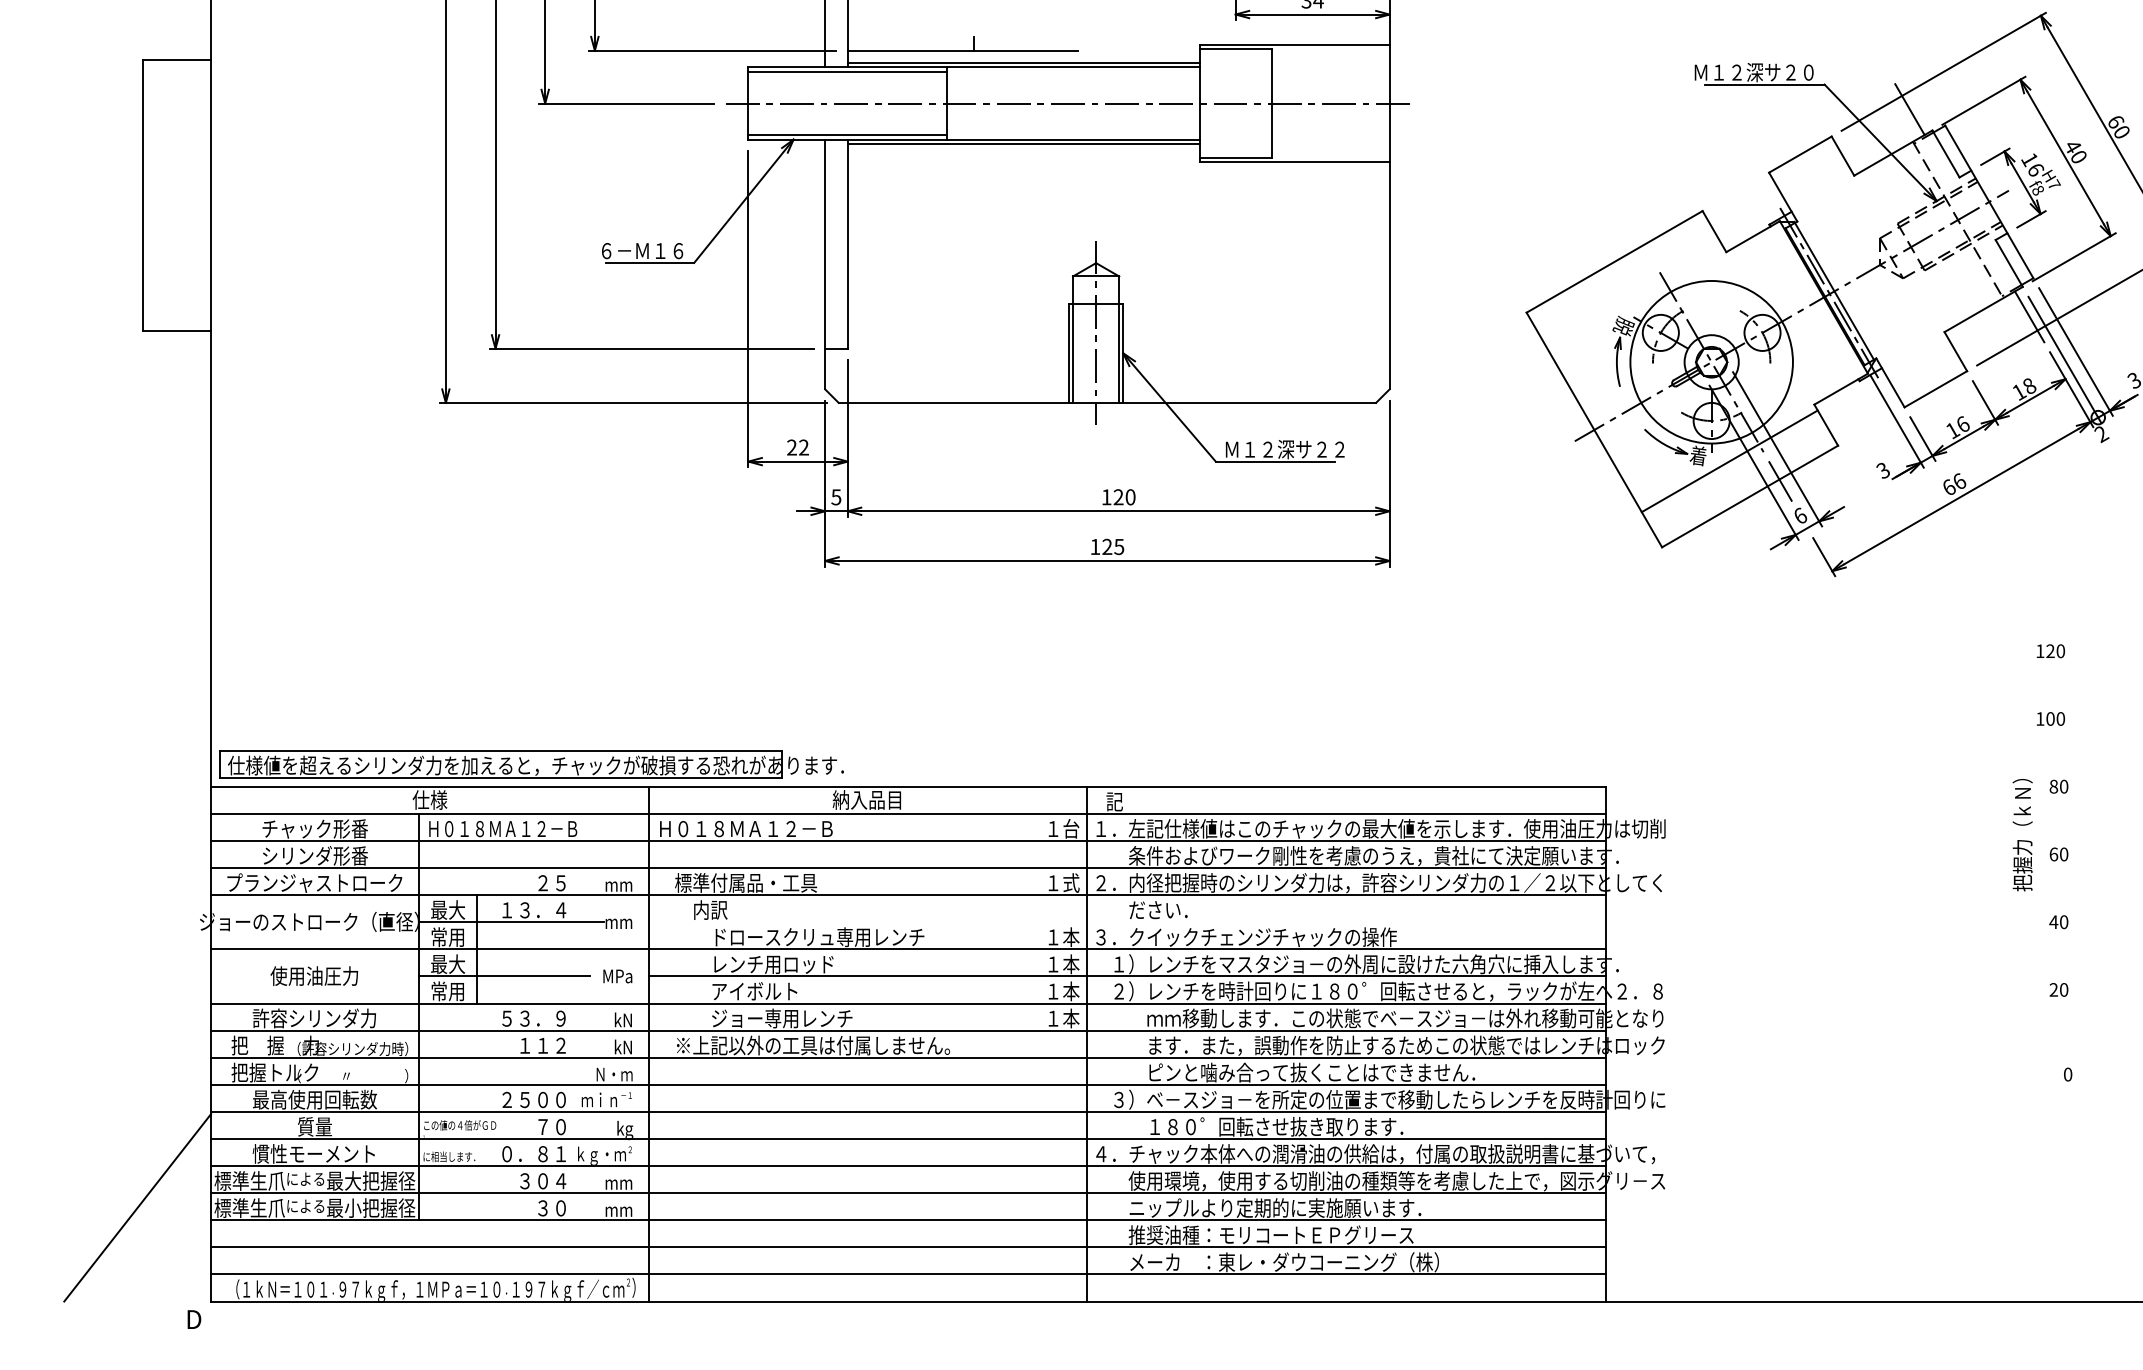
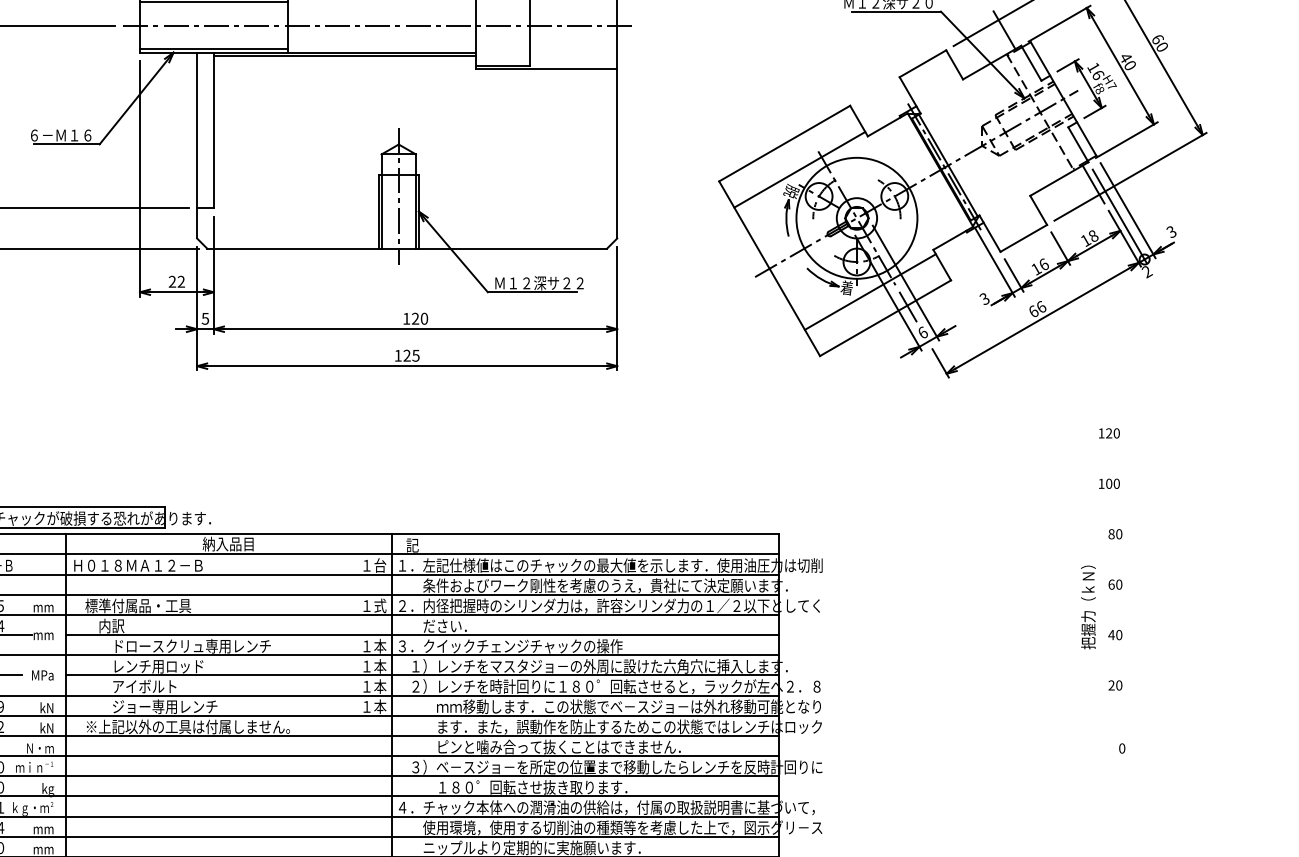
line: (1634, 296) -> (799, 169), added
text: (2022, 835) -> (1088, 607), moved
line: (1127, 922) -> (422, 635), added

